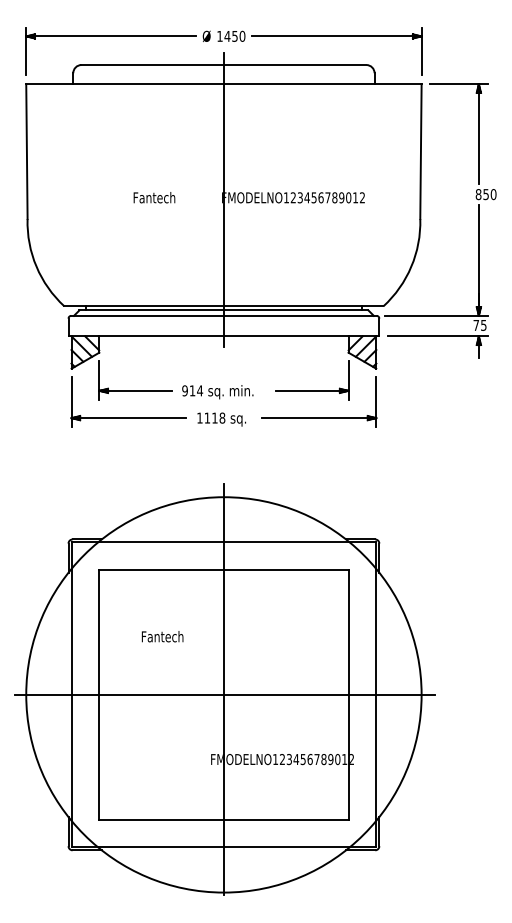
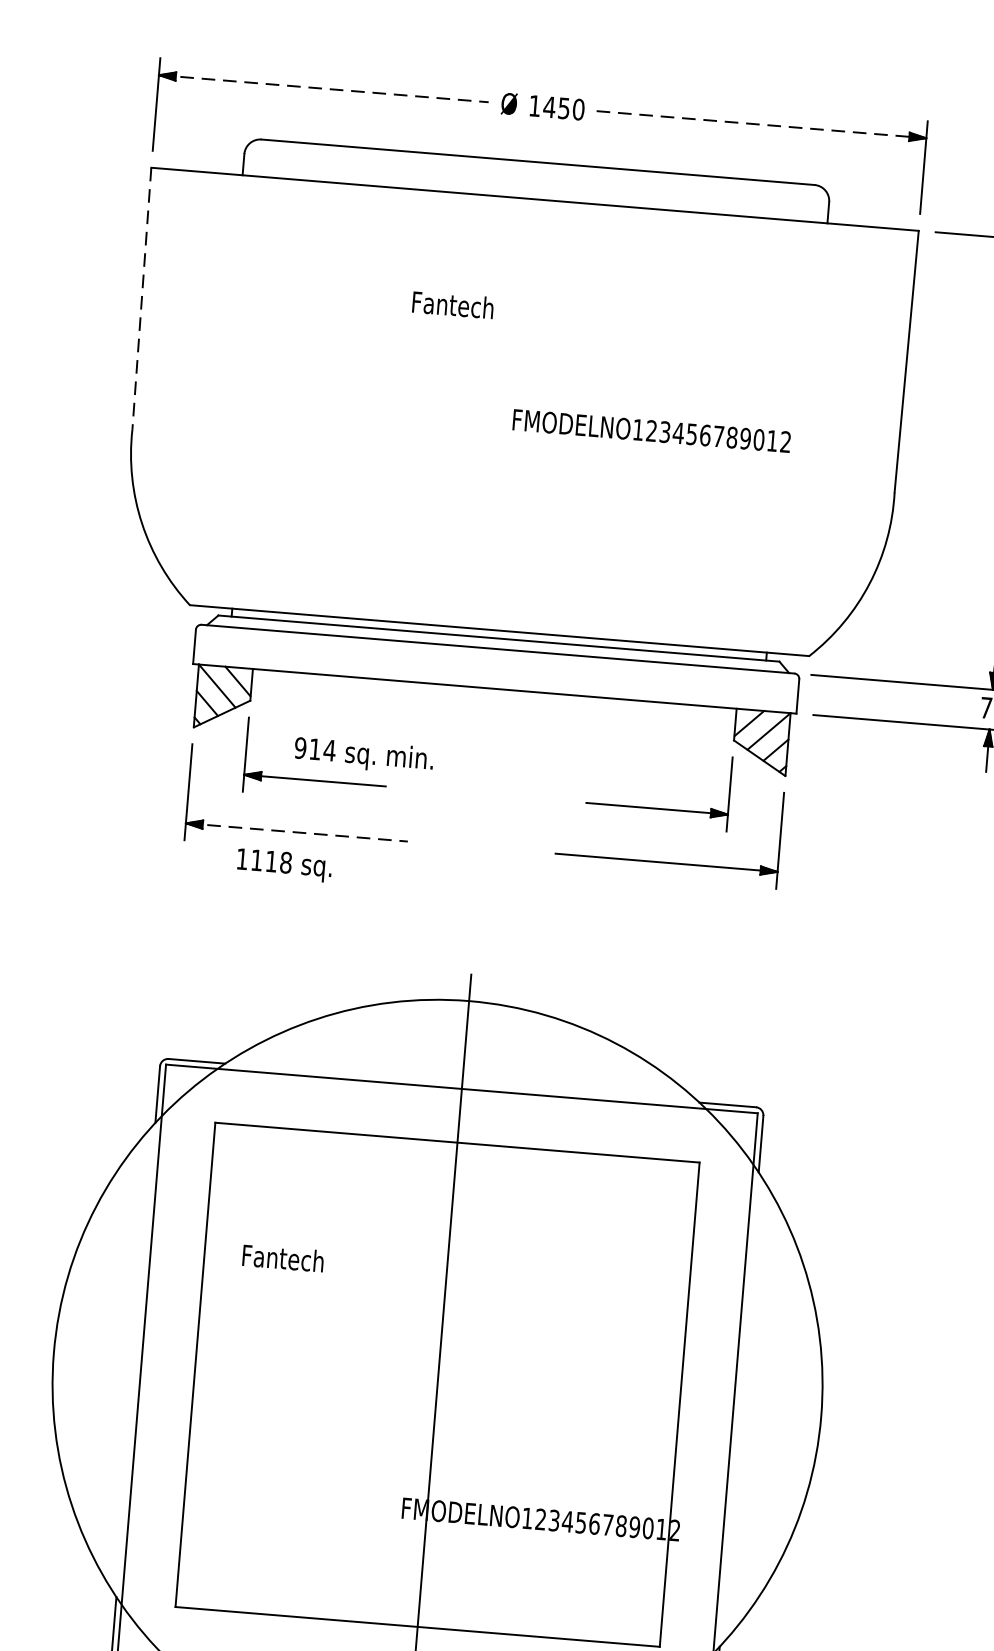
line: (111, 36) -> (324, 88), solid -> dashed
line: (336, 36) -> (761, 124), solid -> dashed
line: (26, 152) -> (140, 300), solid -> dashed
text: (154, 197) -> (453, 304), moved
line: (223, 199) -> (515, 423), removed
text: (217, 392) -> (363, 756), moved
line: (129, 418) -> (298, 833), solid -> dashed
text: (221, 419) -> (284, 865), moved
text: (162, 636) -> (282, 1257), moved
line: (225, 694) -> (440, 1384), removed

